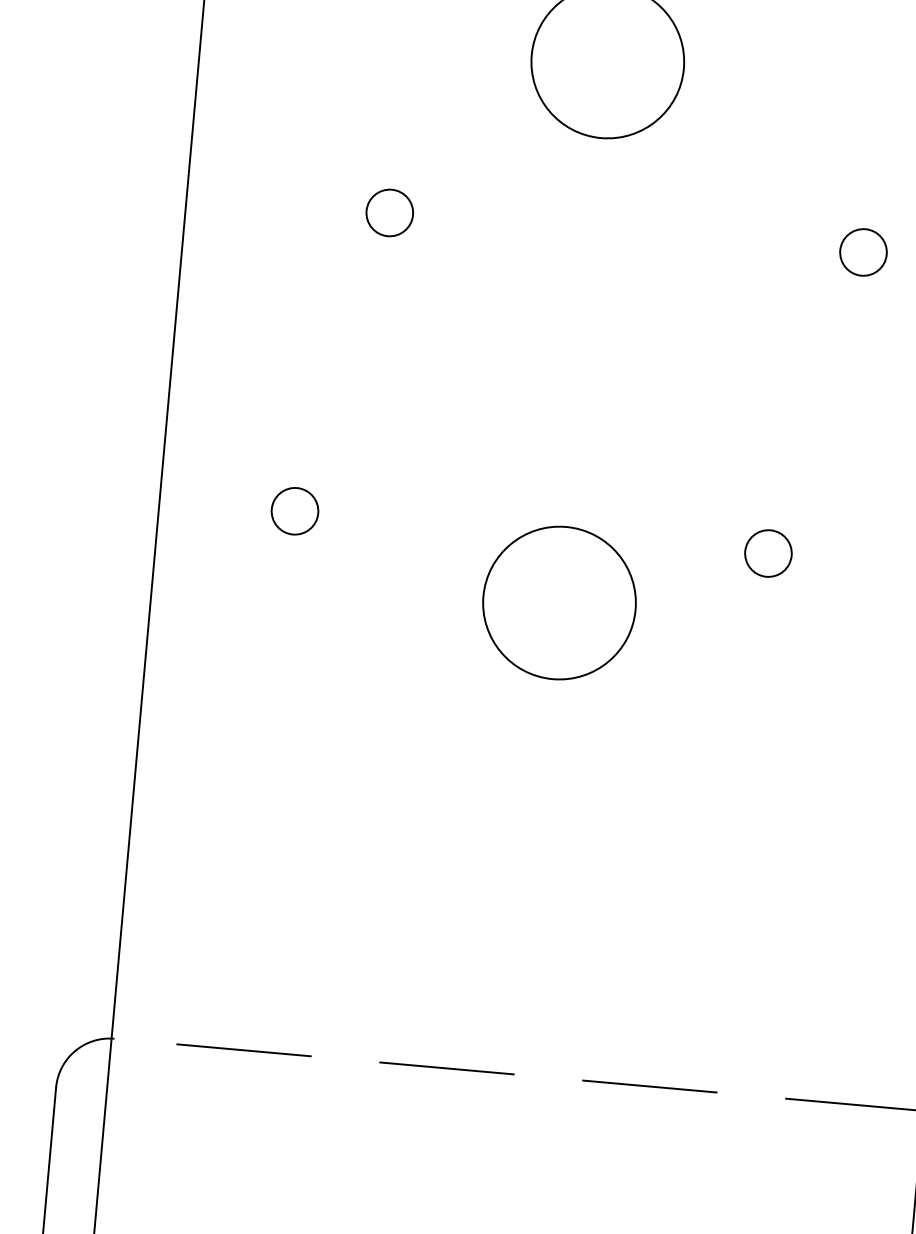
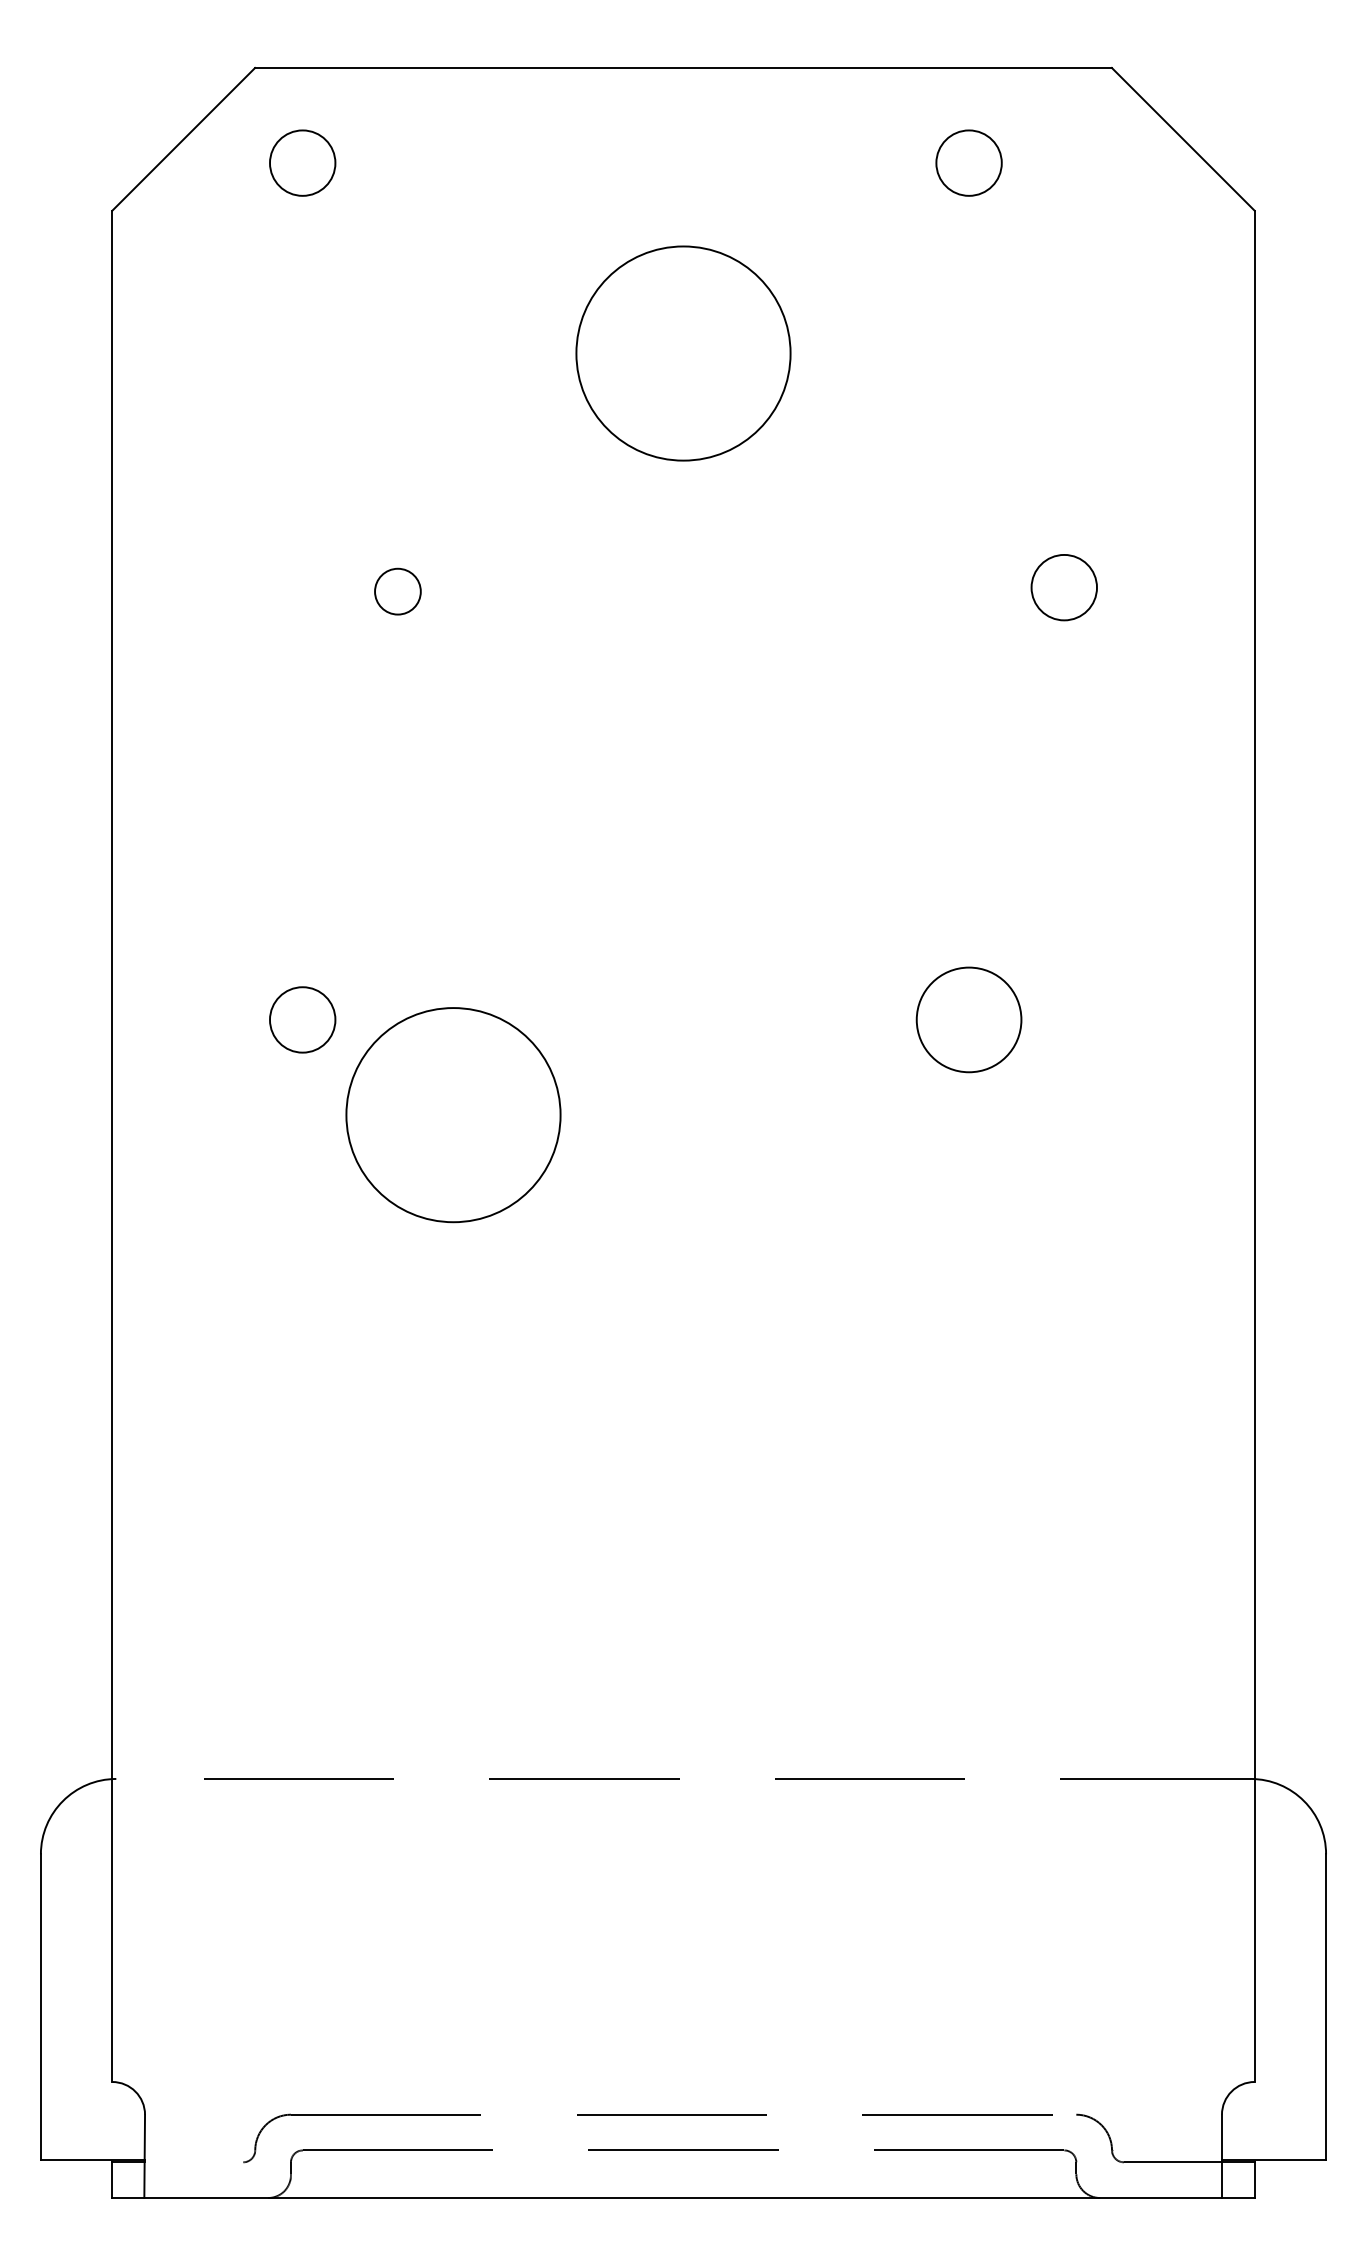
circle: (389, 212) -> (397, 591), size x0.7
circle: (768, 553) -> (968, 1019), size x1.6
circle: (559, 603) -> (453, 1115), moved

